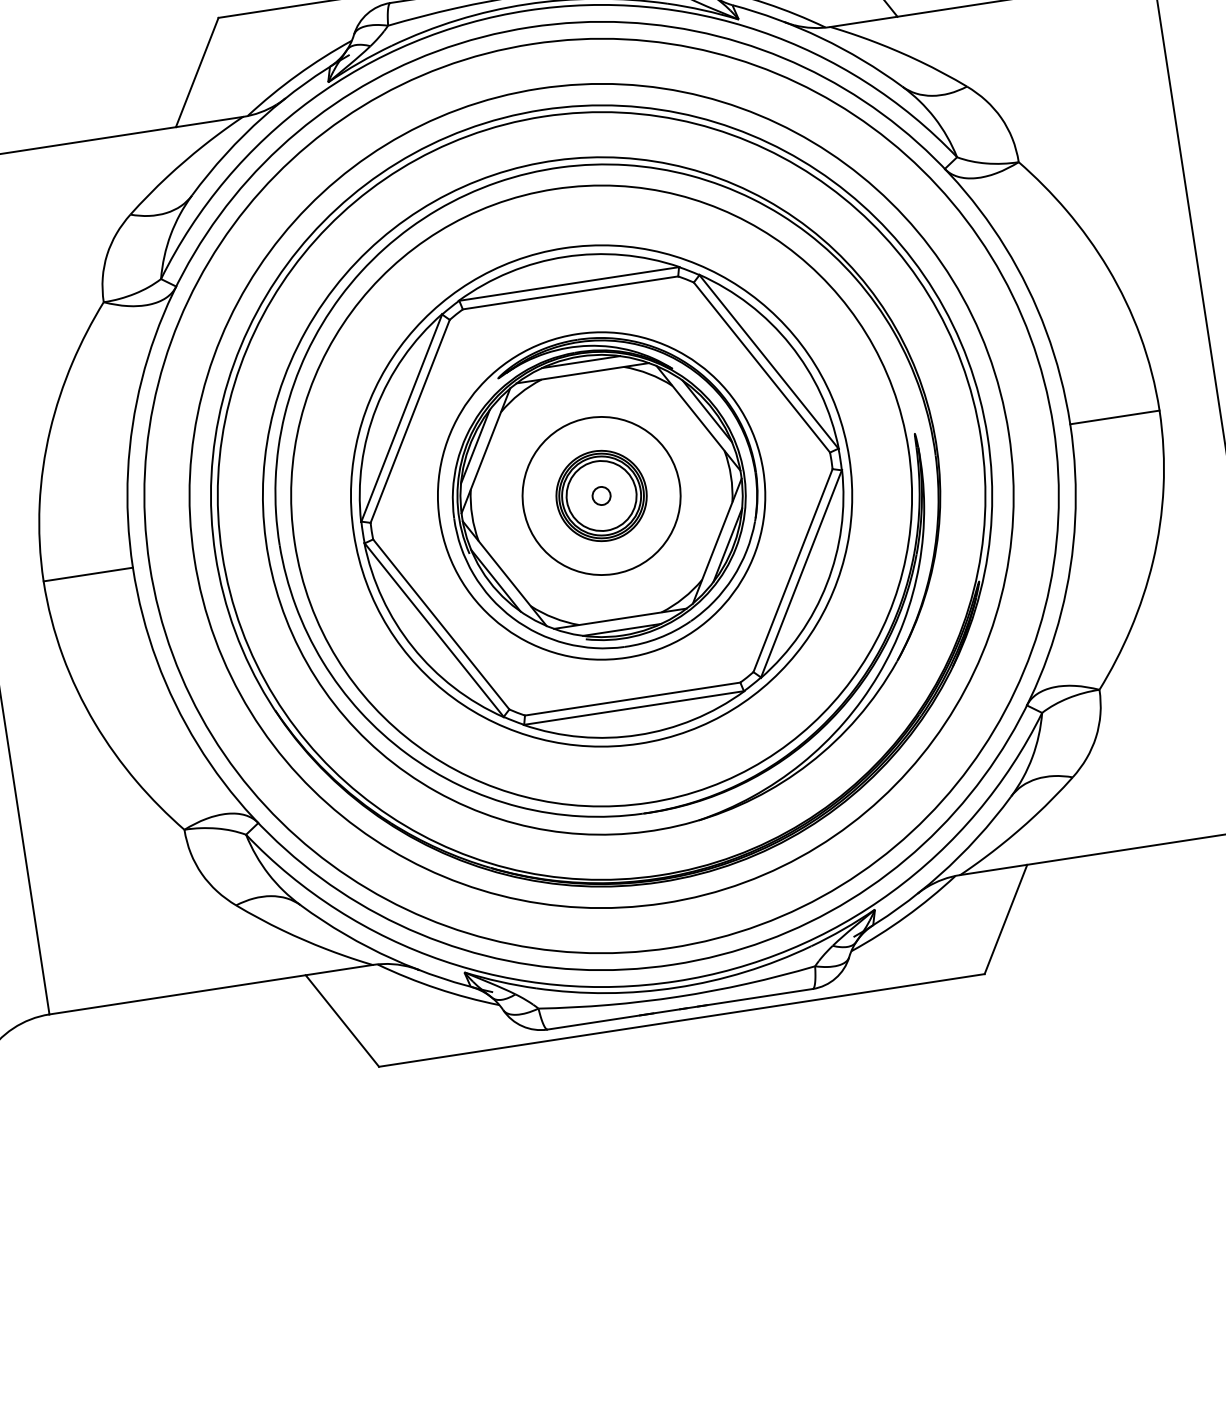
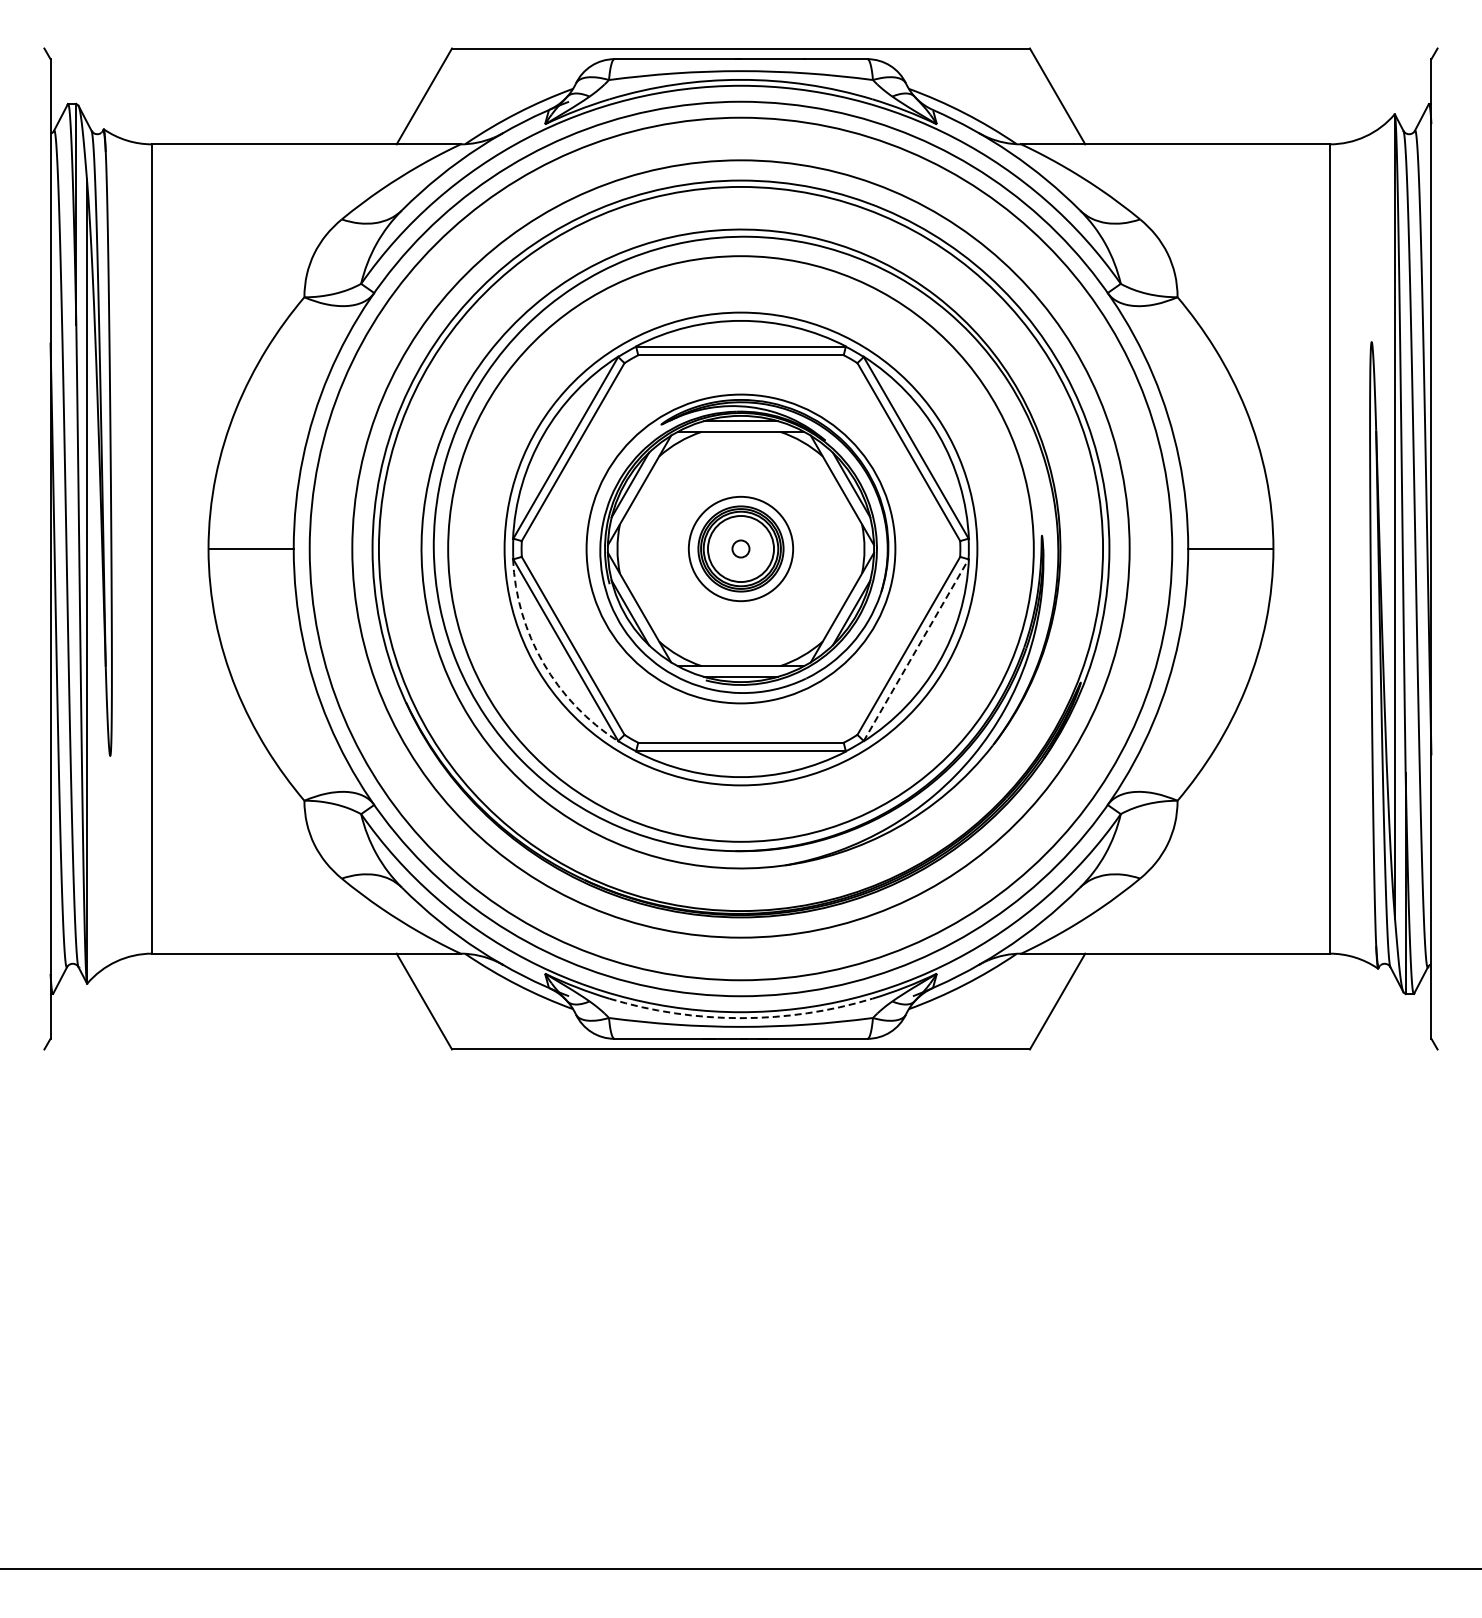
circle: (601, 495) -> (740, 548), size x0.7
line: (801, 573) -> (916, 649), solid -> dashed
arc: (413, 647) -> (543, 663), solid -> dashed
arc: (676, 988) -> (740, 1018), solid -> dashed

